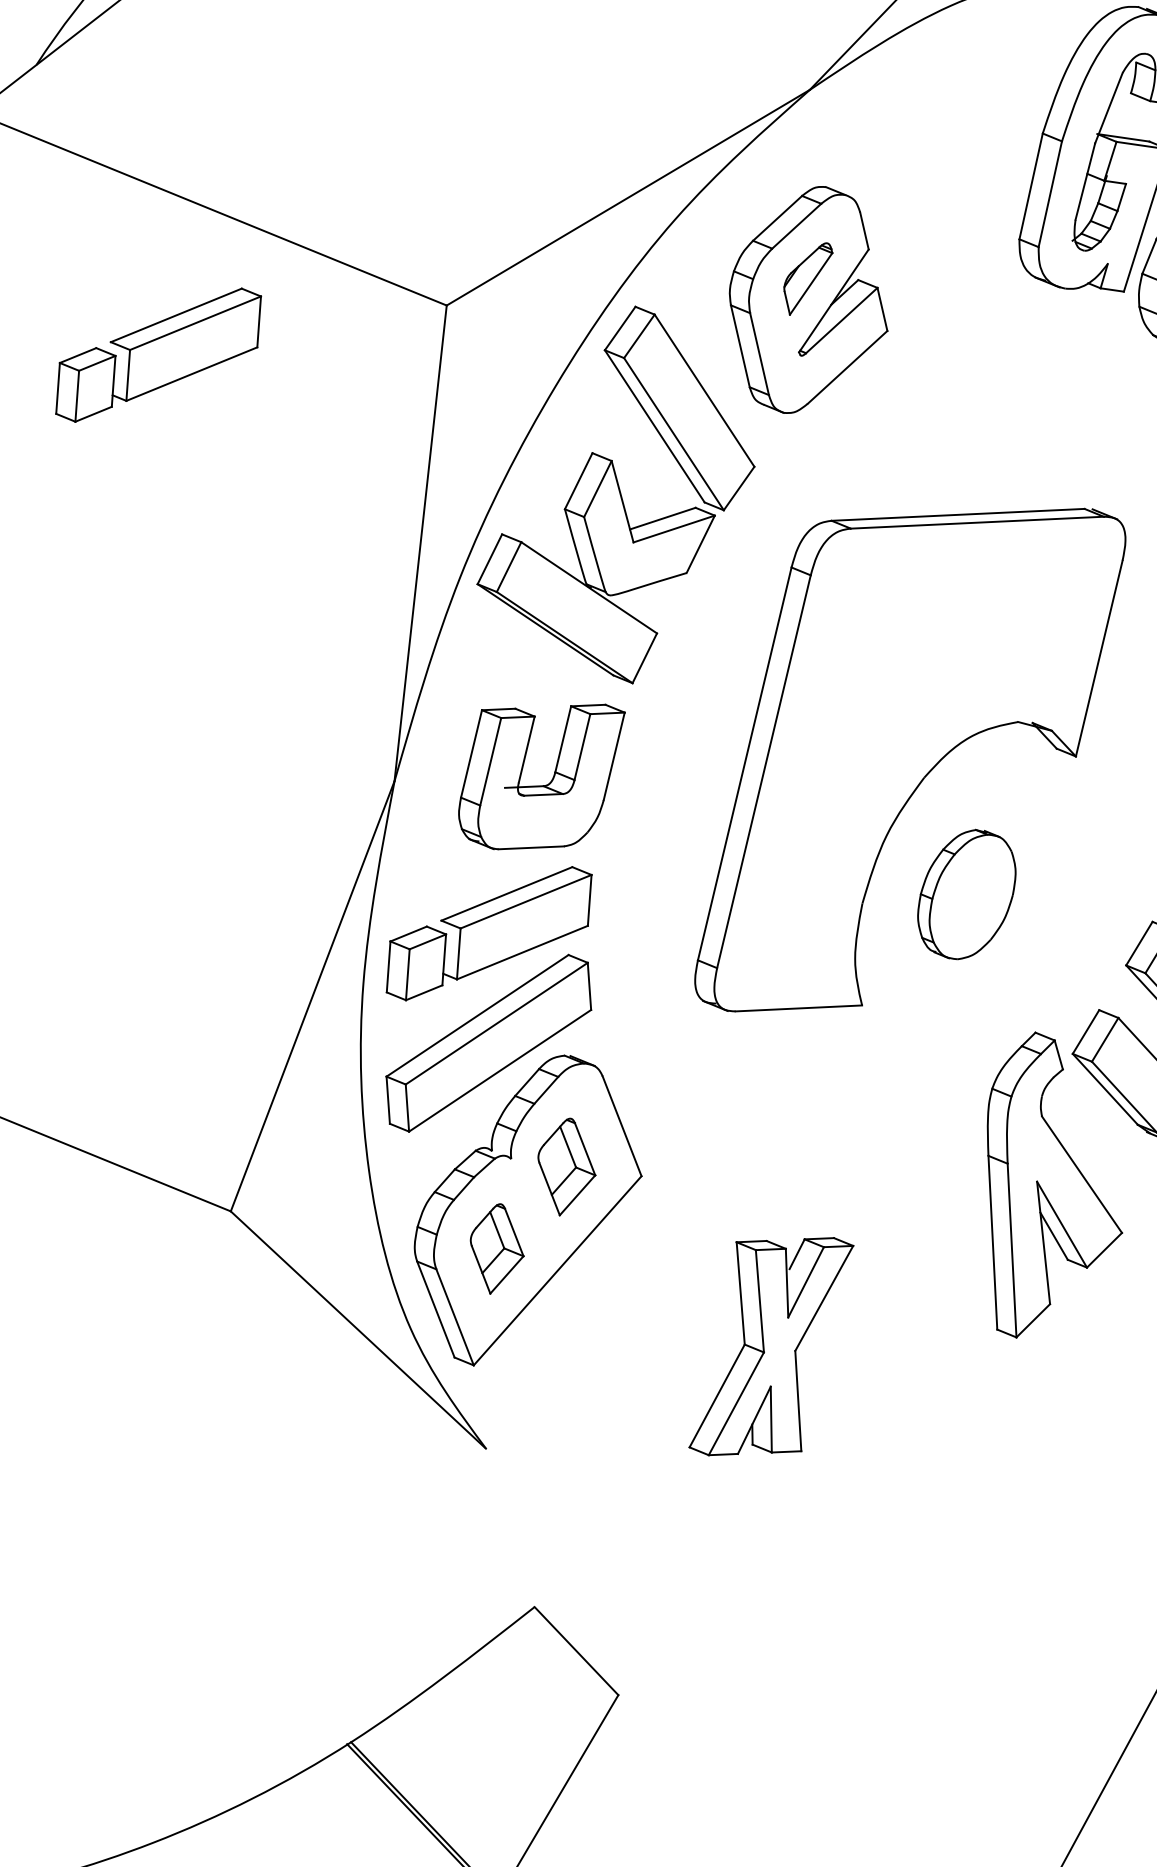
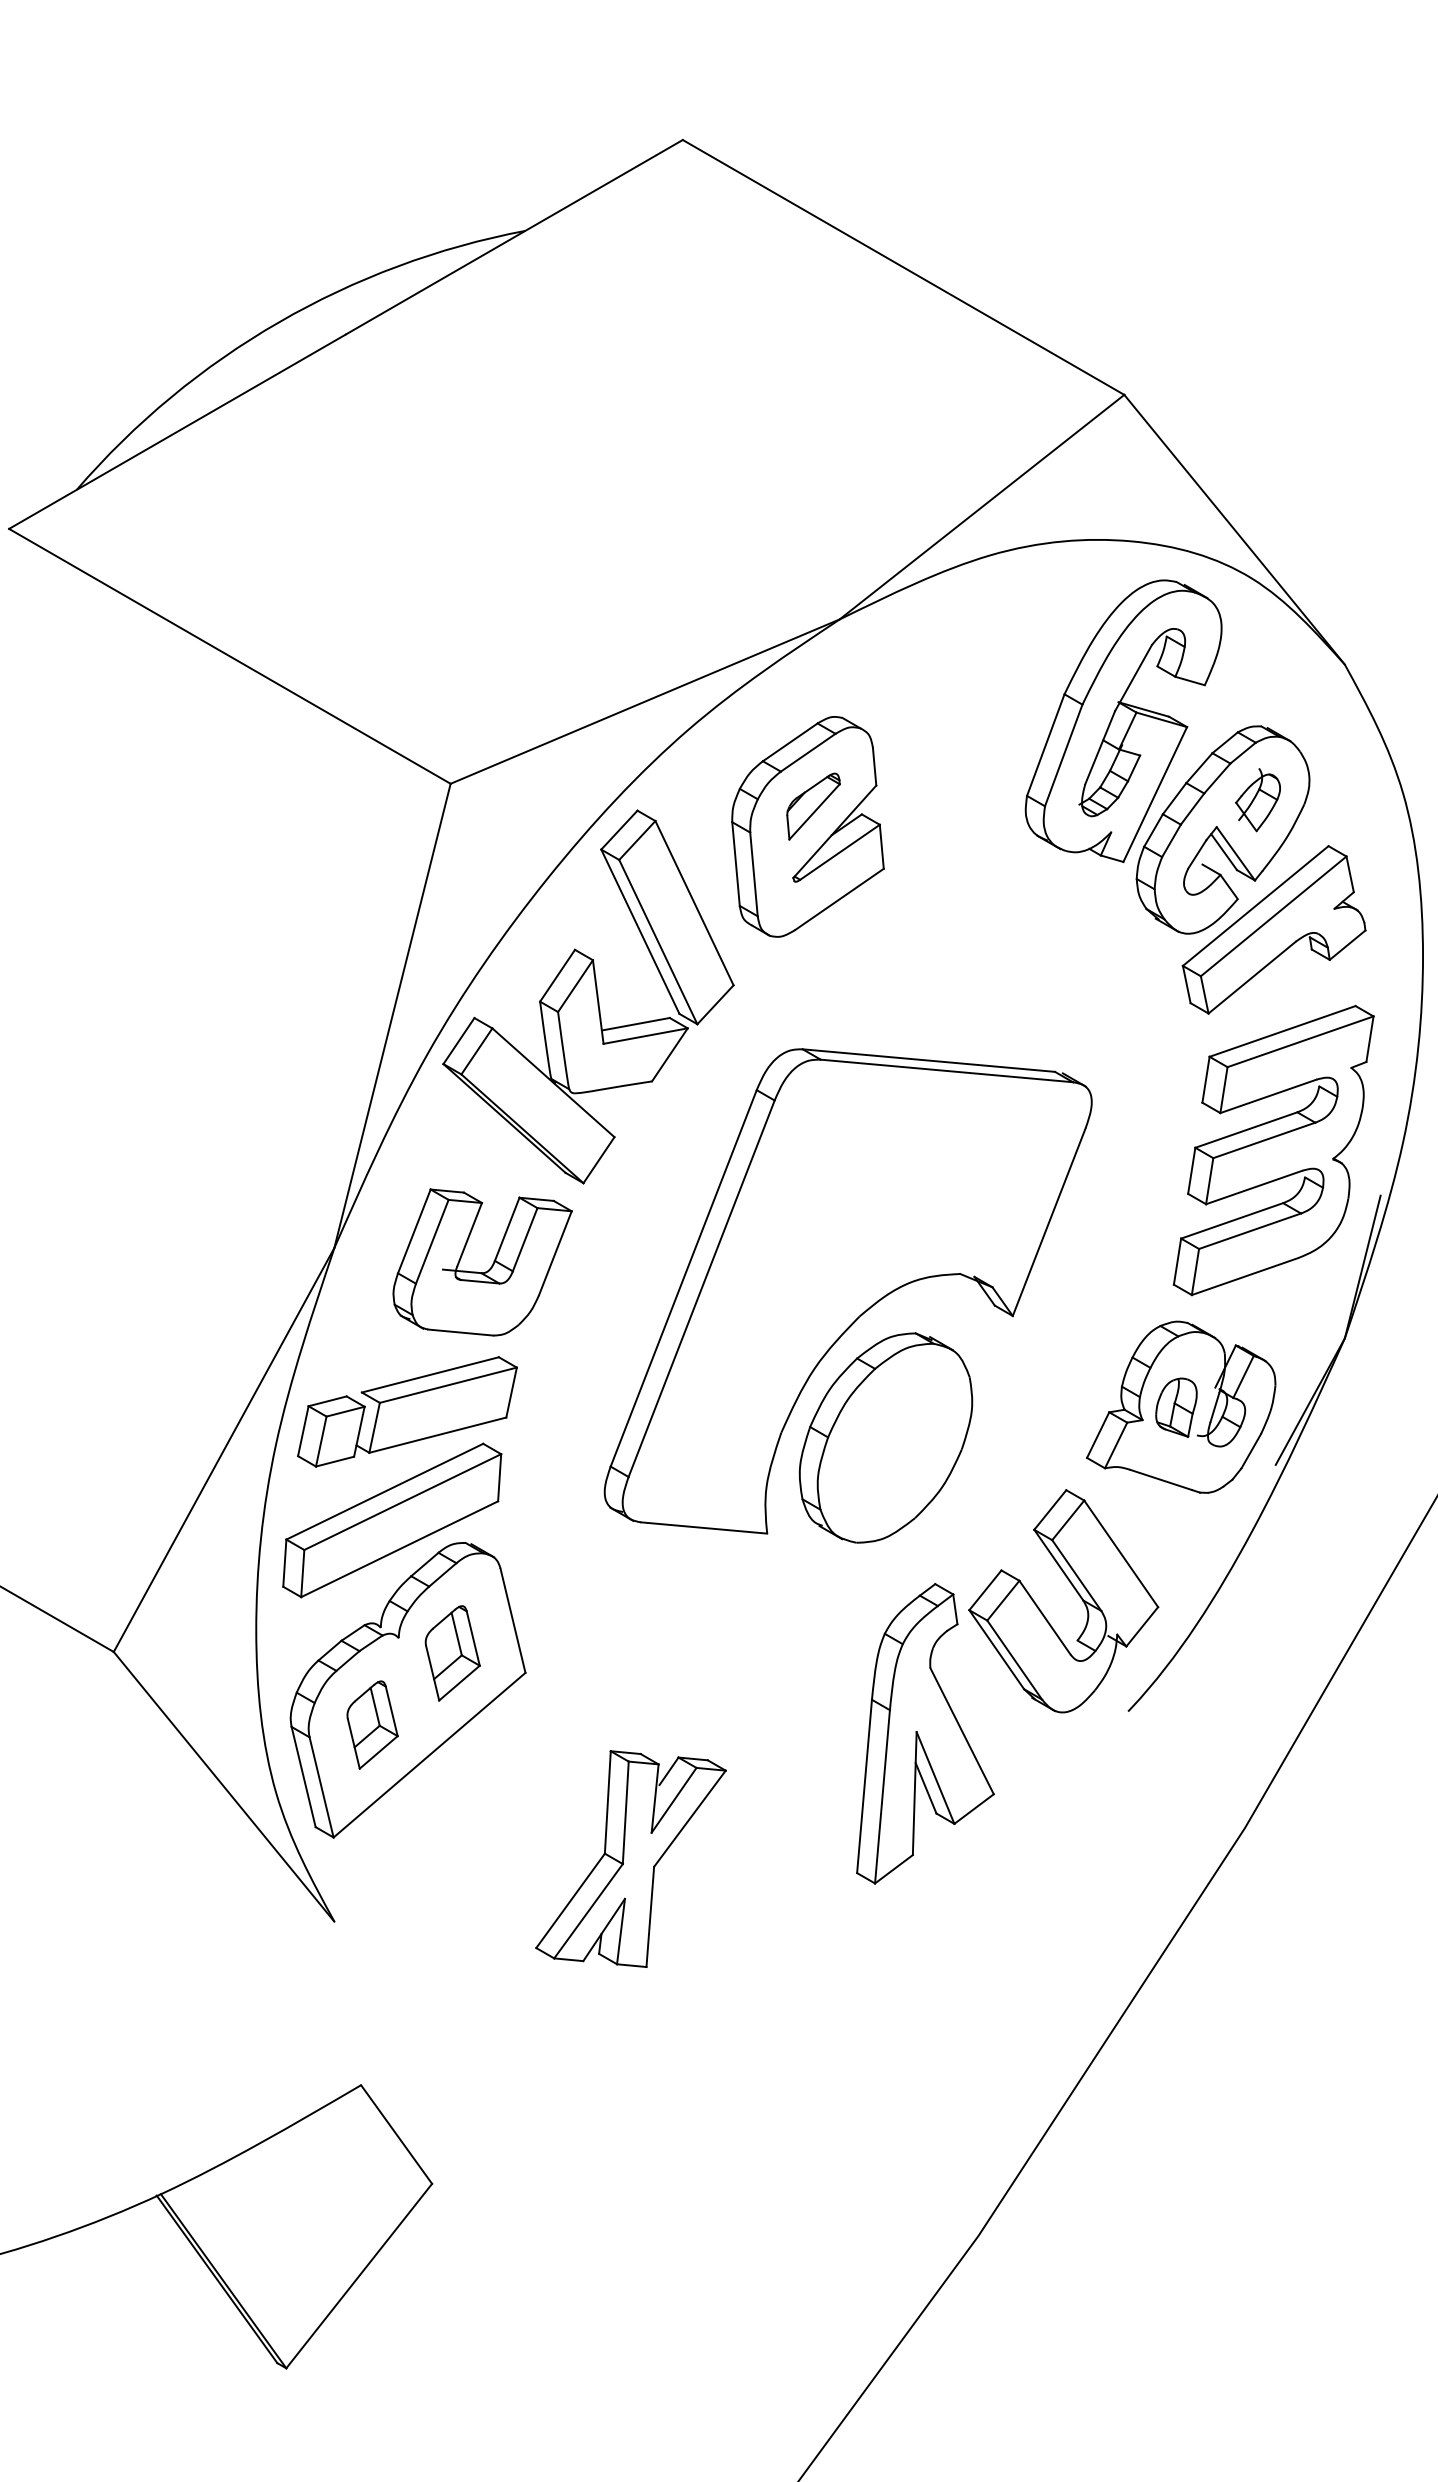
part: (158, 354) -> (158, 793), removed
part: (966, 894) -> (885, 1437), size x1.67

